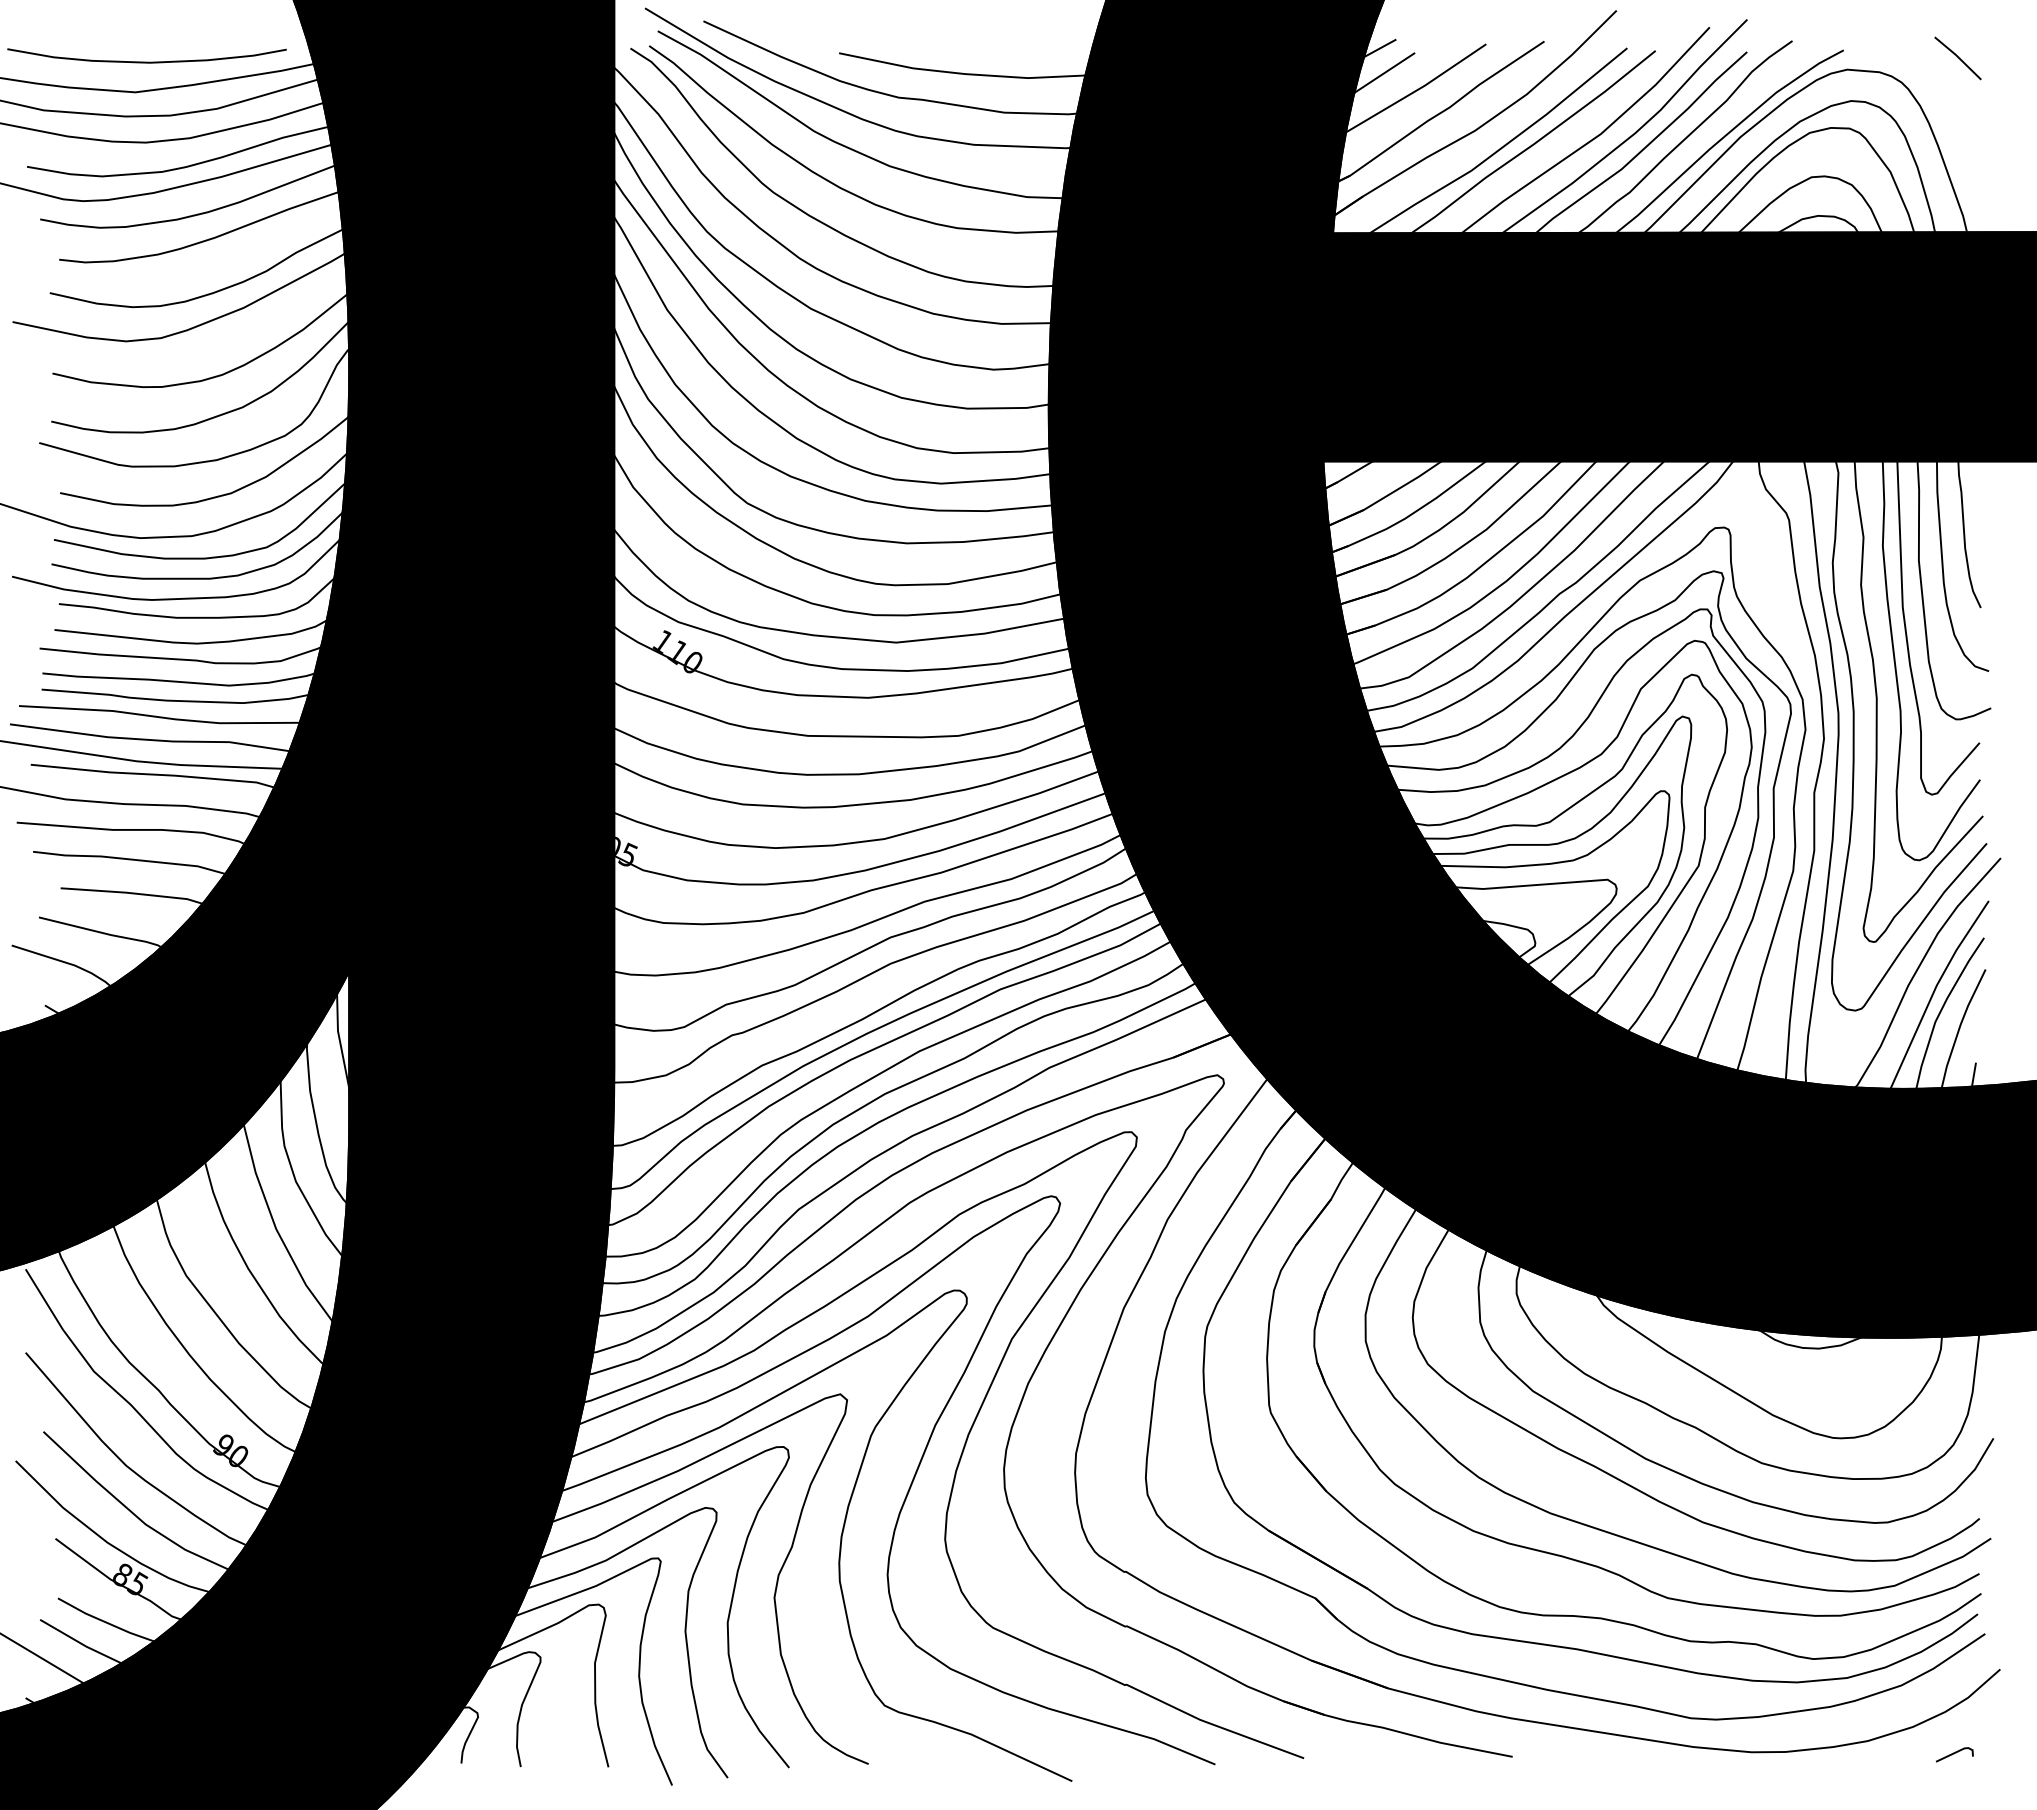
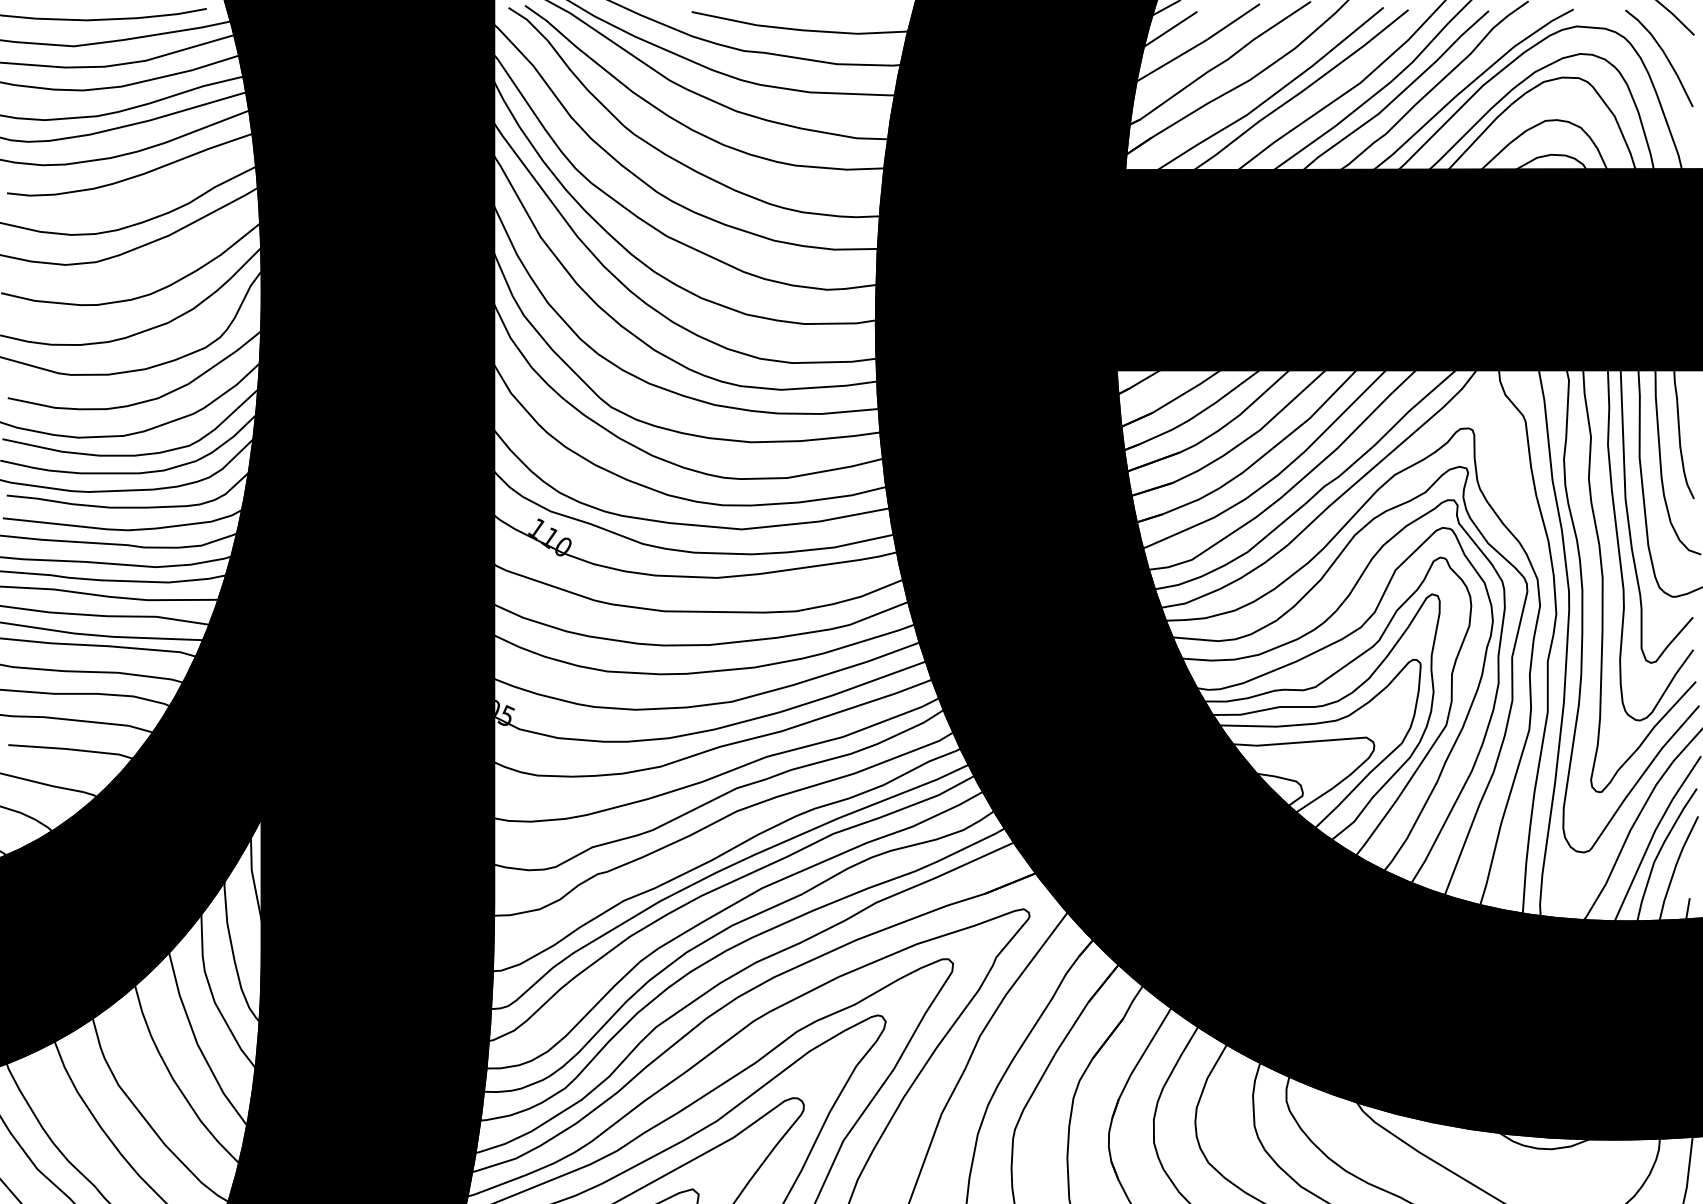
curve: (1947, 103) -> (1664, 56), added

